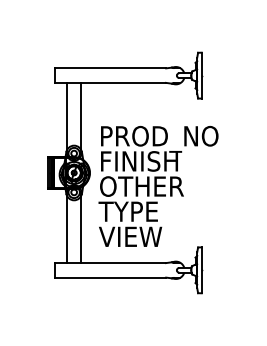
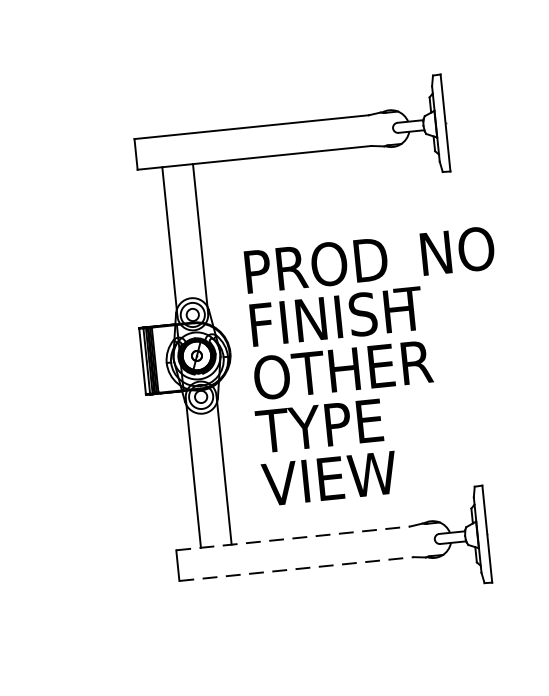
line: (111, 263) -> (295, 539), solid -> dashed
line: (110, 277) -> (296, 568), solid -> dashed

